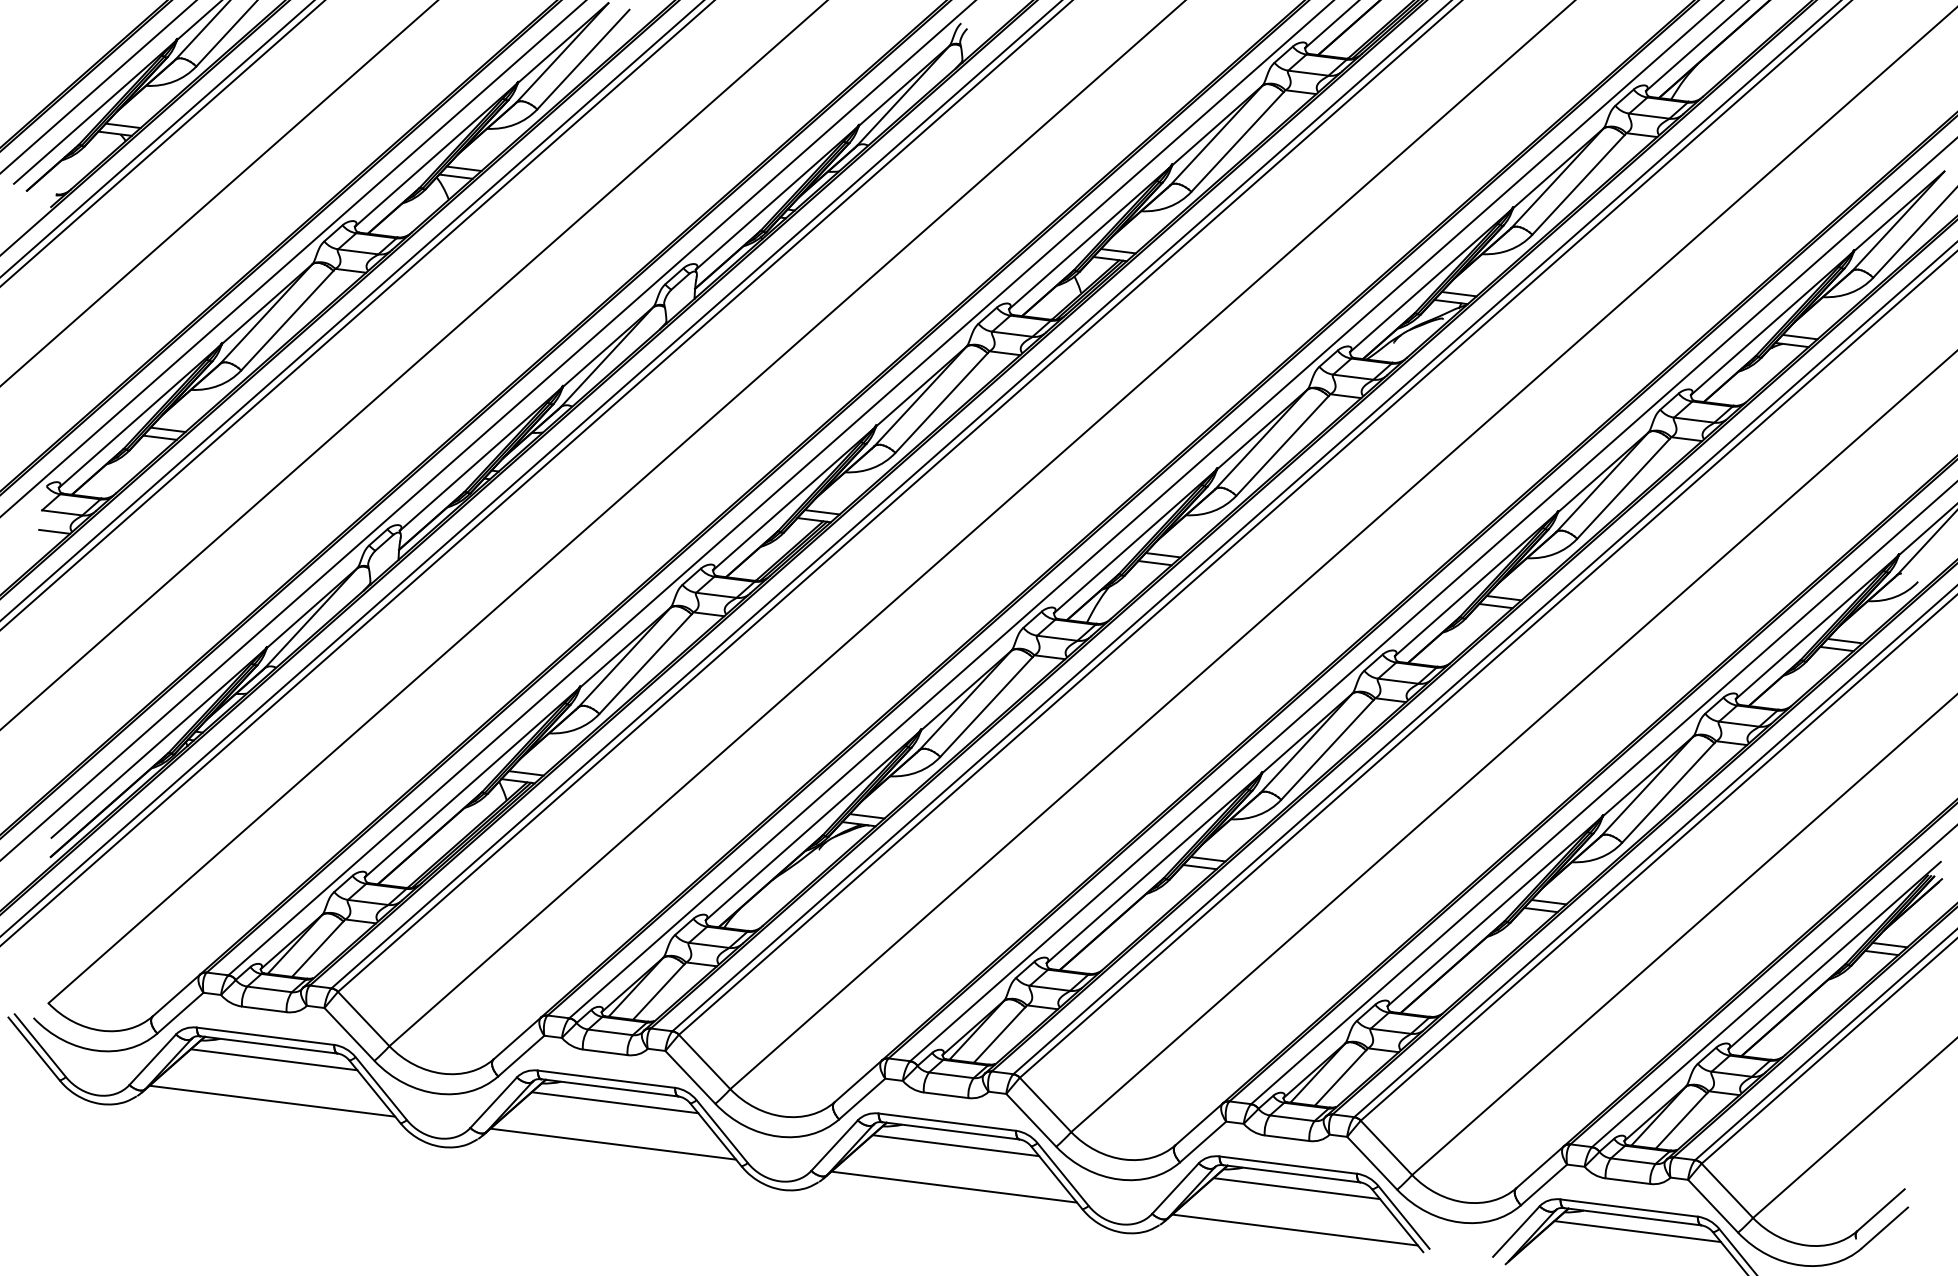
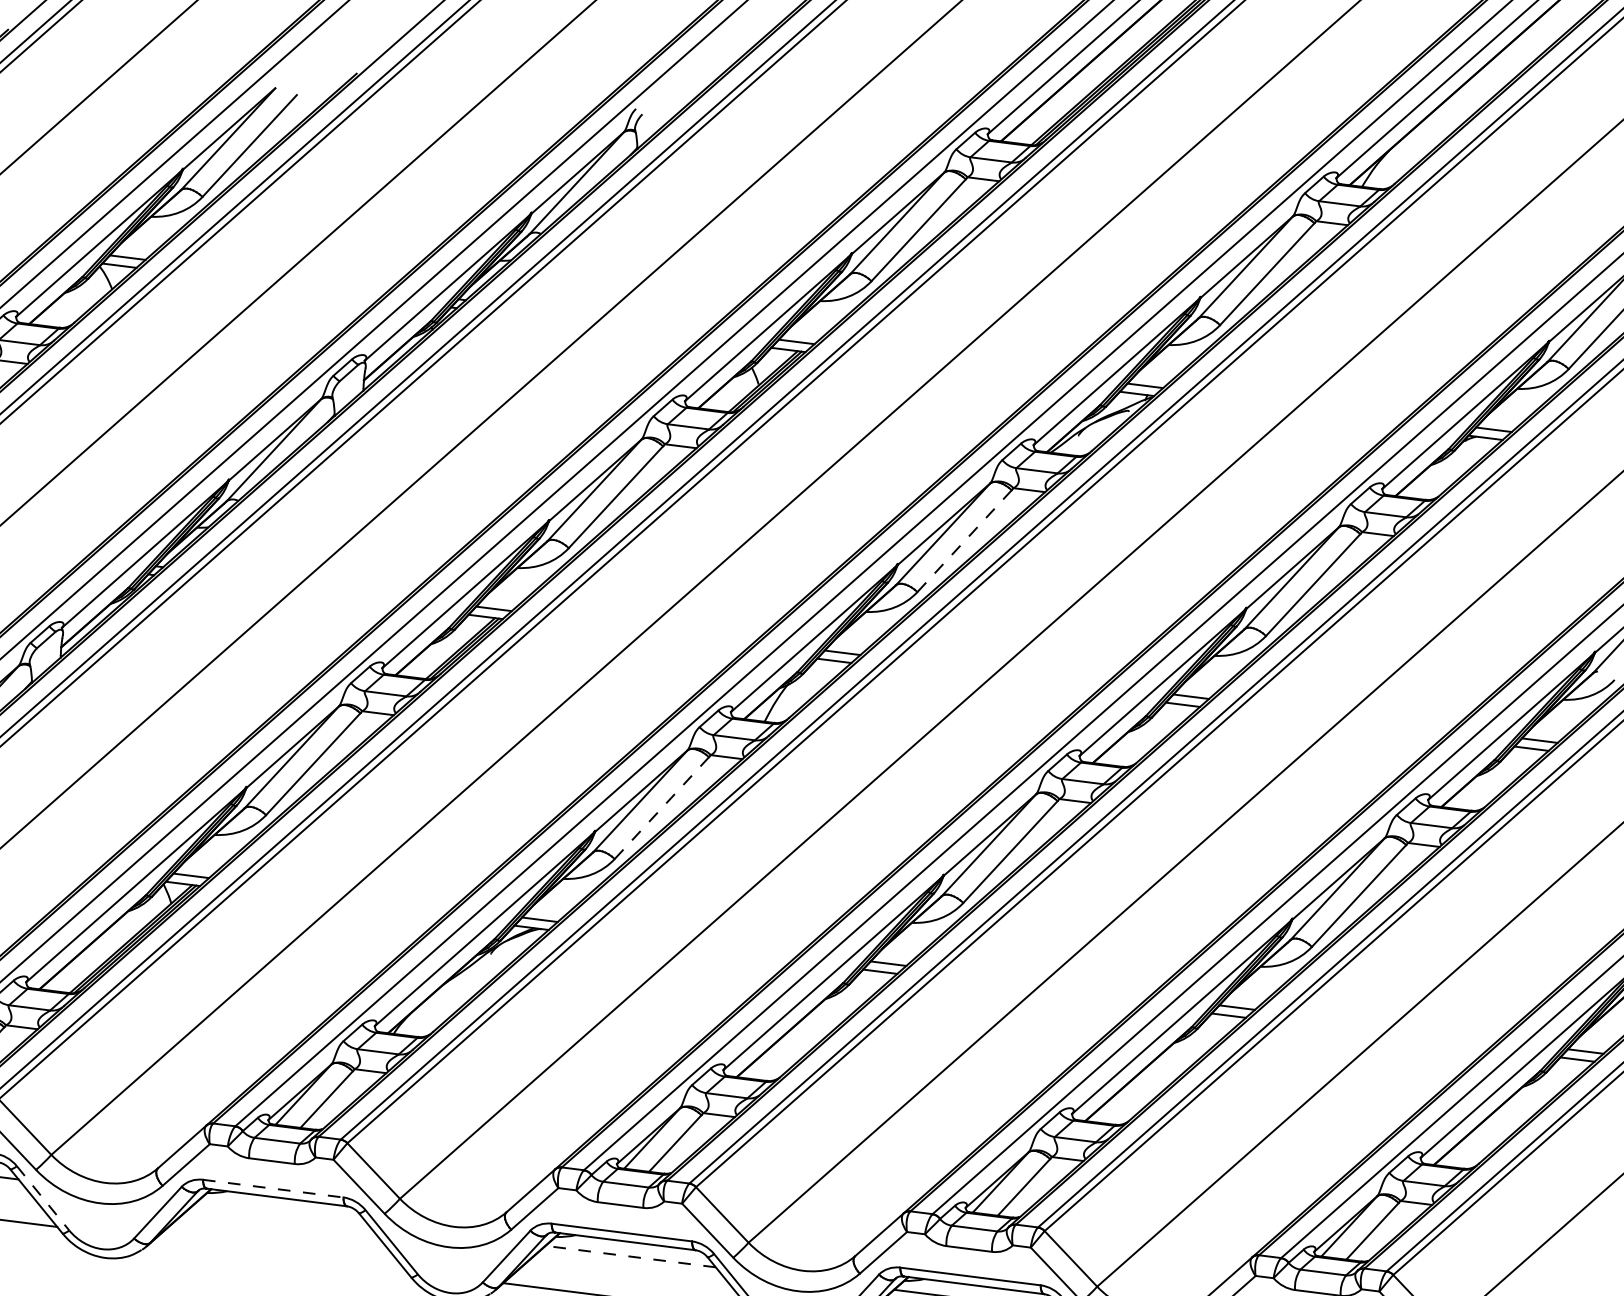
line: (1282, 446) -> (964, 541), solid -> dashed
line: (986, 707) -> (661, 808), solid -> dashed
line: (606, 1079) -> (273, 1188), solid -> dashed
line: (381, 1088) -> (43, 1198), solid -> dashed
line: (614, 1102) -> (281, 1212), removed
line: (613, 1143) -> (280, 1254), removed
line: (955, 1145) -> (630, 1256), solid -> dashed

